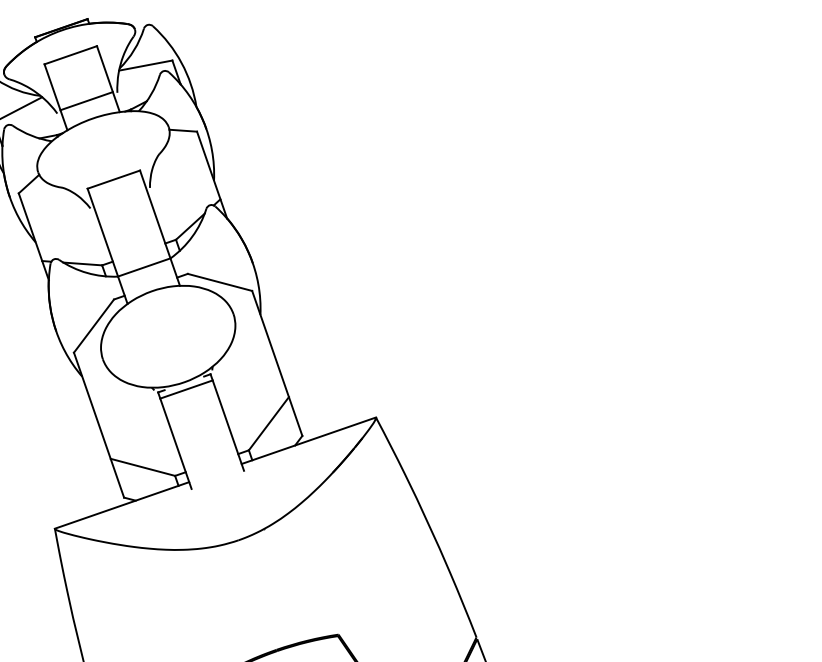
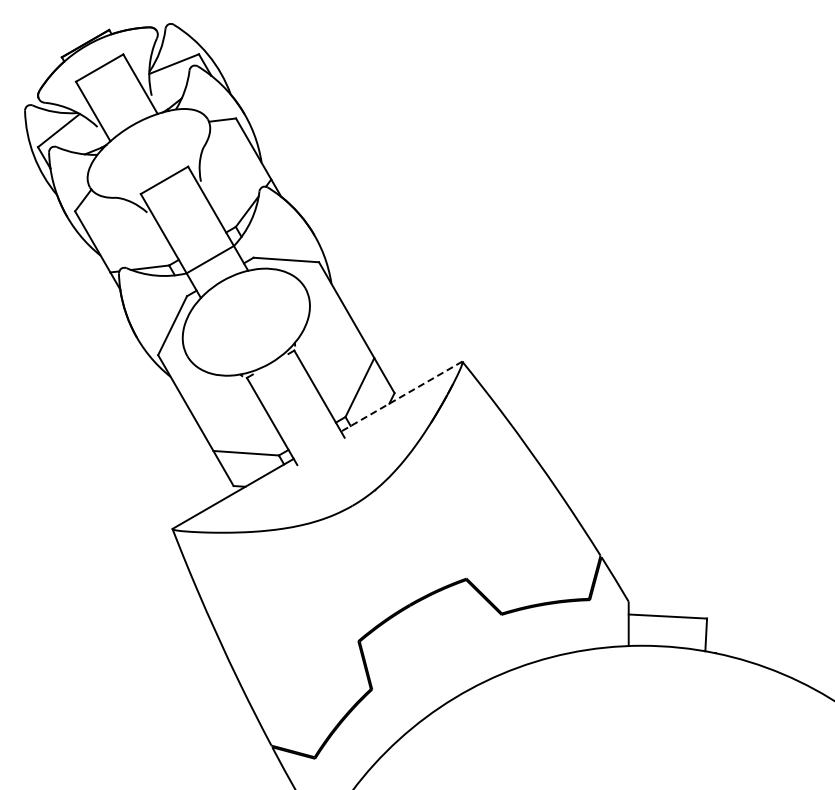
line: (86, 101) -> (123, 109), removed
line: (186, 389) -> (273, 369), removed
line: (308, 440) -> (401, 396), solid -> dashed

